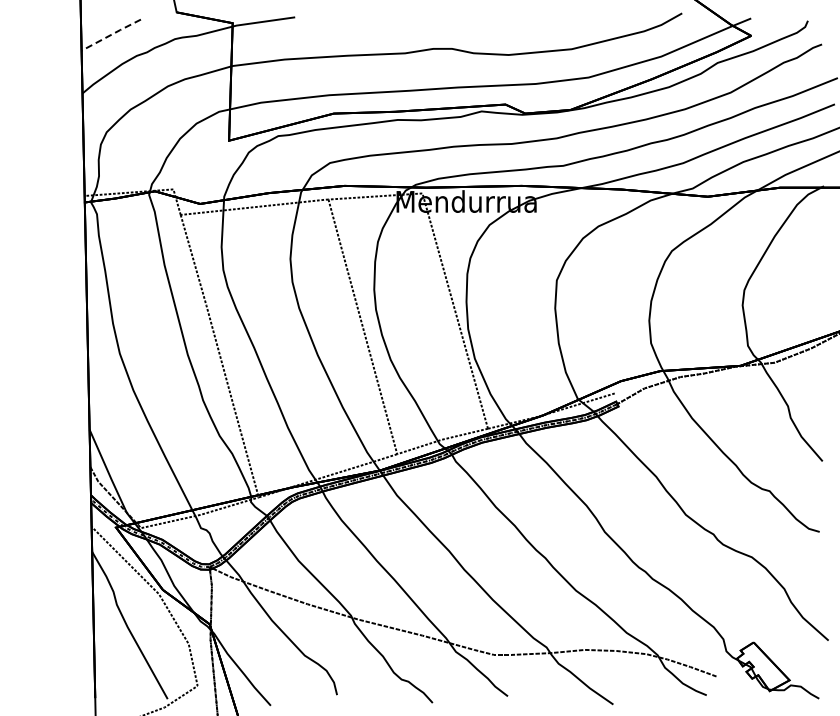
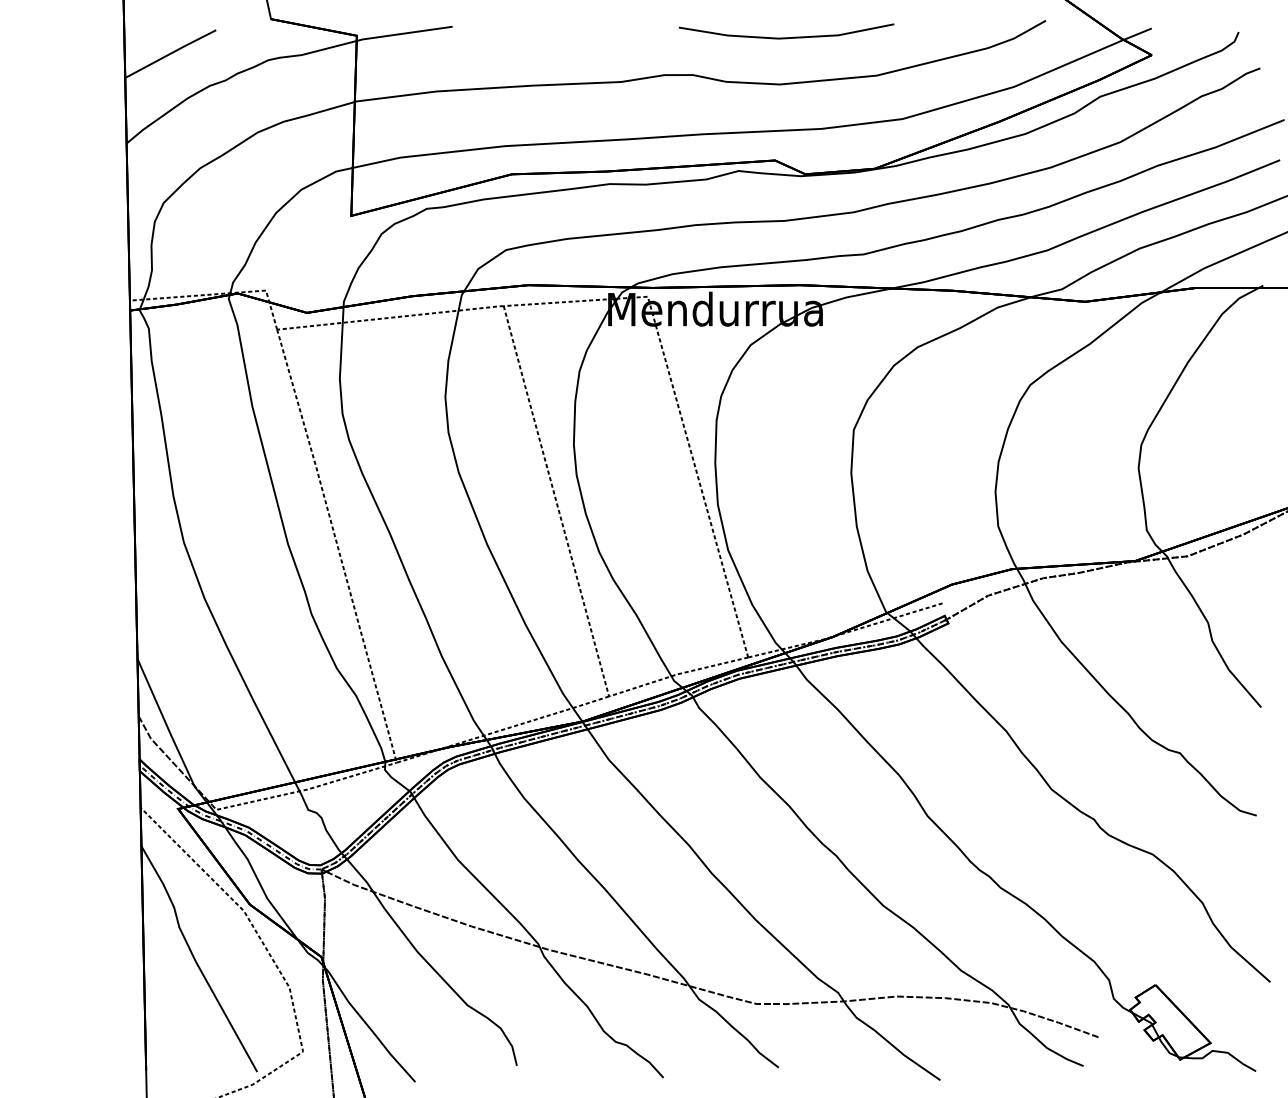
line: (512, 23) -> (785, 36), added
line: (111, 34) -> (171, 53), dashed -> solid

